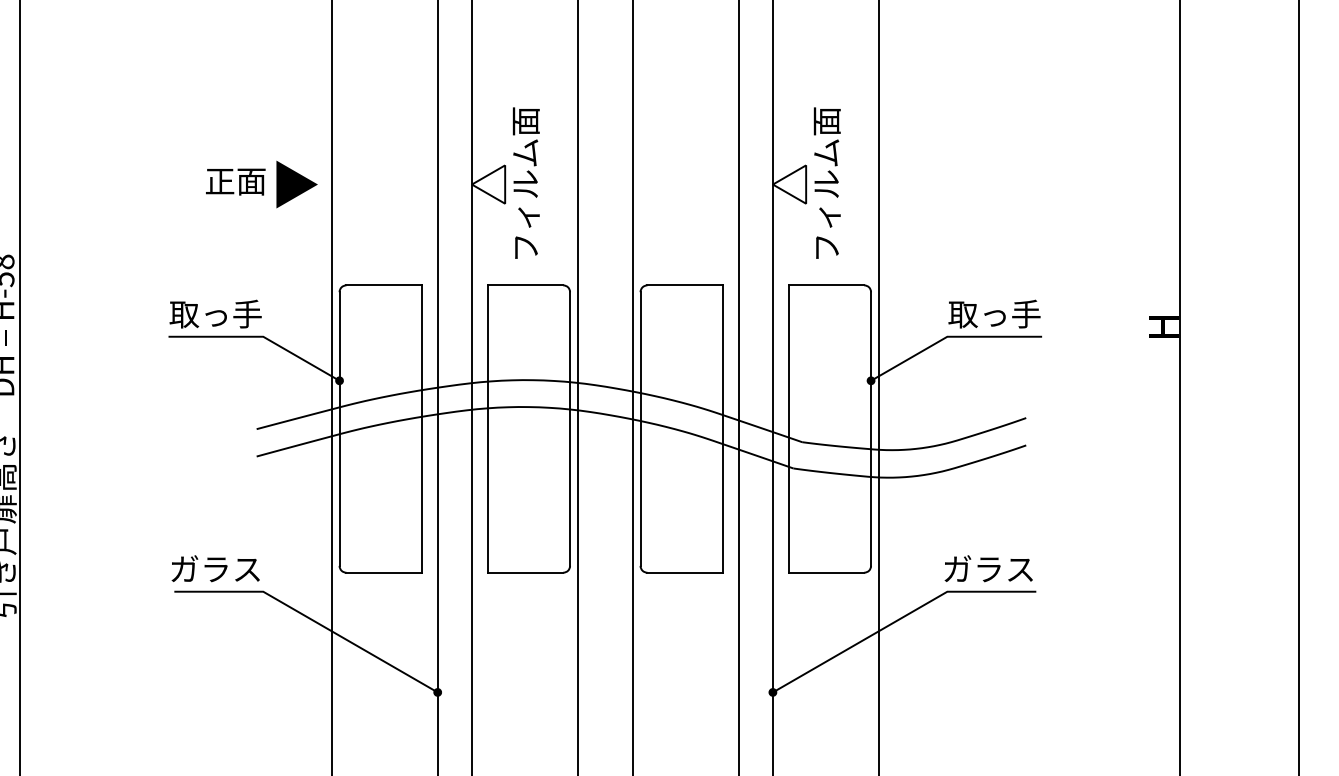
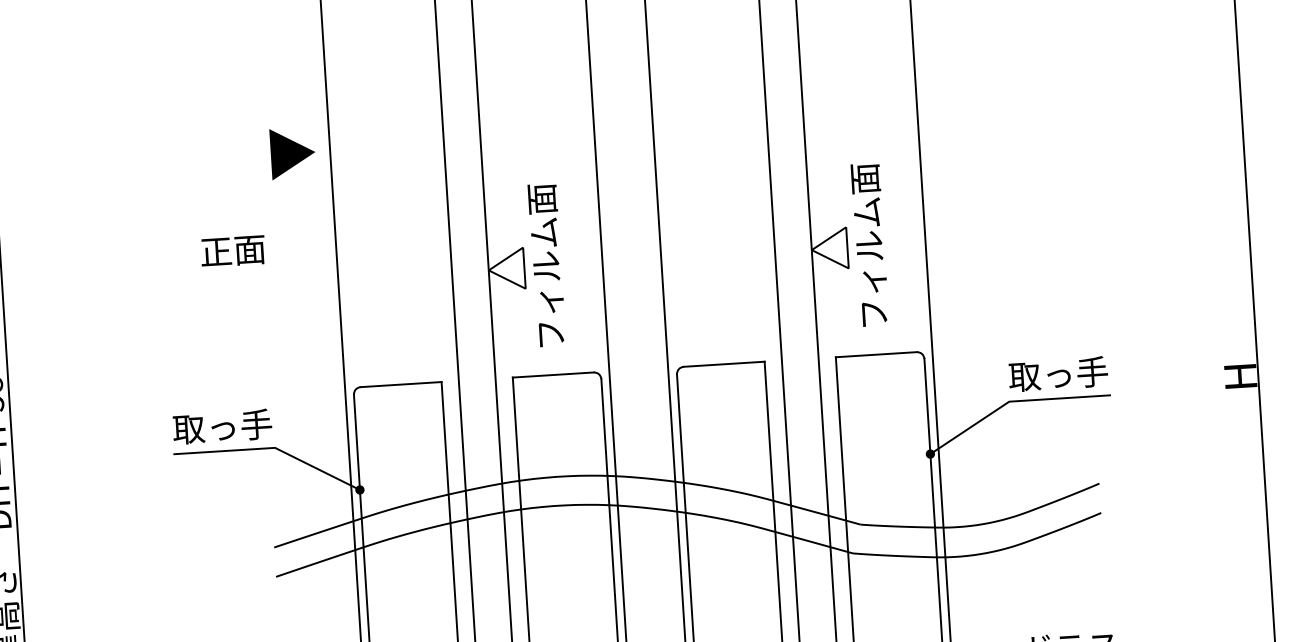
text: (235, 181) -> (232, 250), moved
part: (296, 184) -> (292, 153), moved

